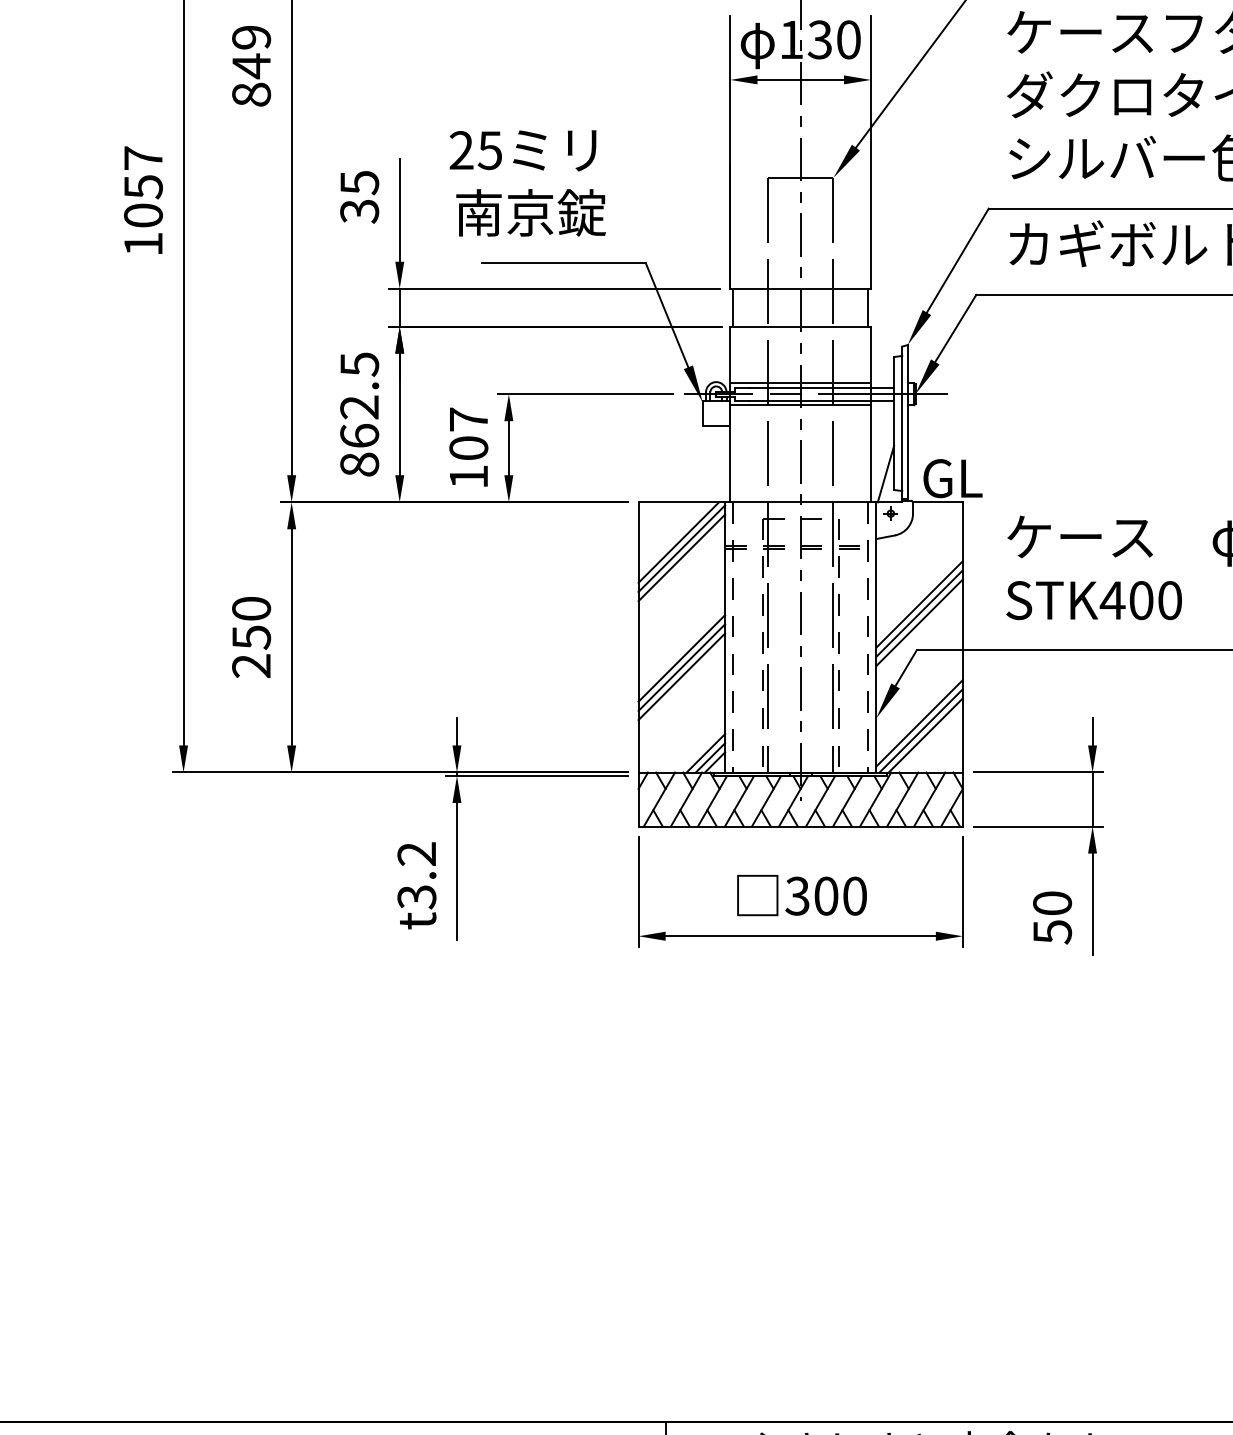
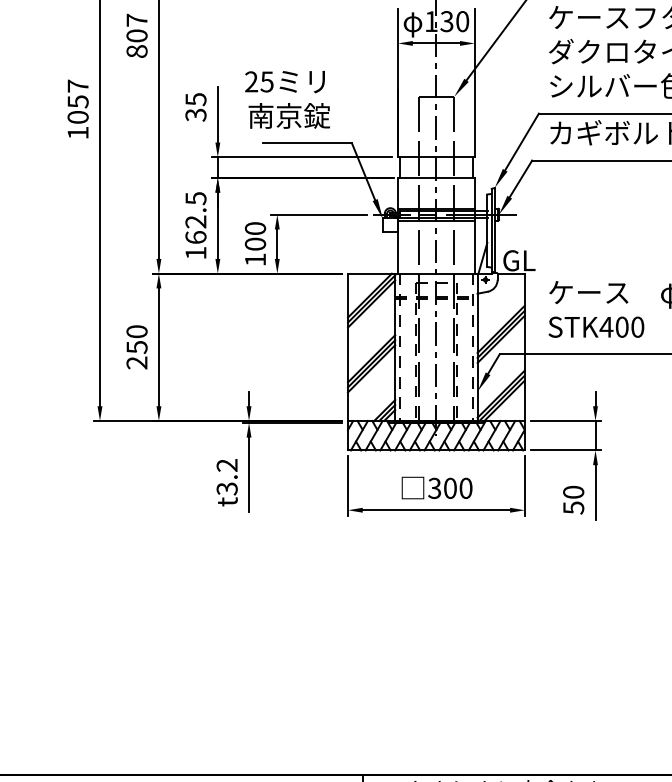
text: (250, 52) -> (136, 28), 849 -> 807
text: (468, 419) -> (255, 228), 107 -> 100
text: (358, 463) -> (195, 252), 862.5 -> 162.5

